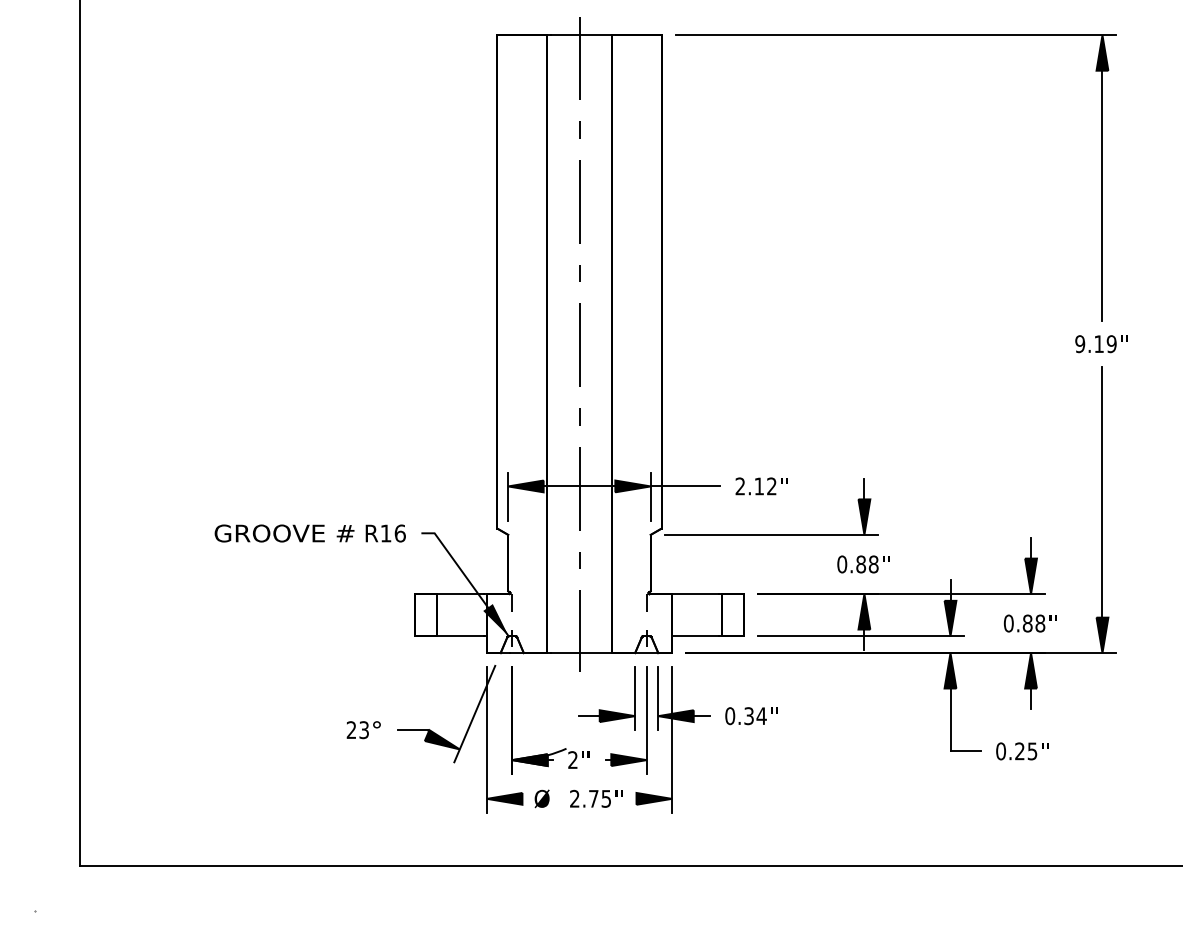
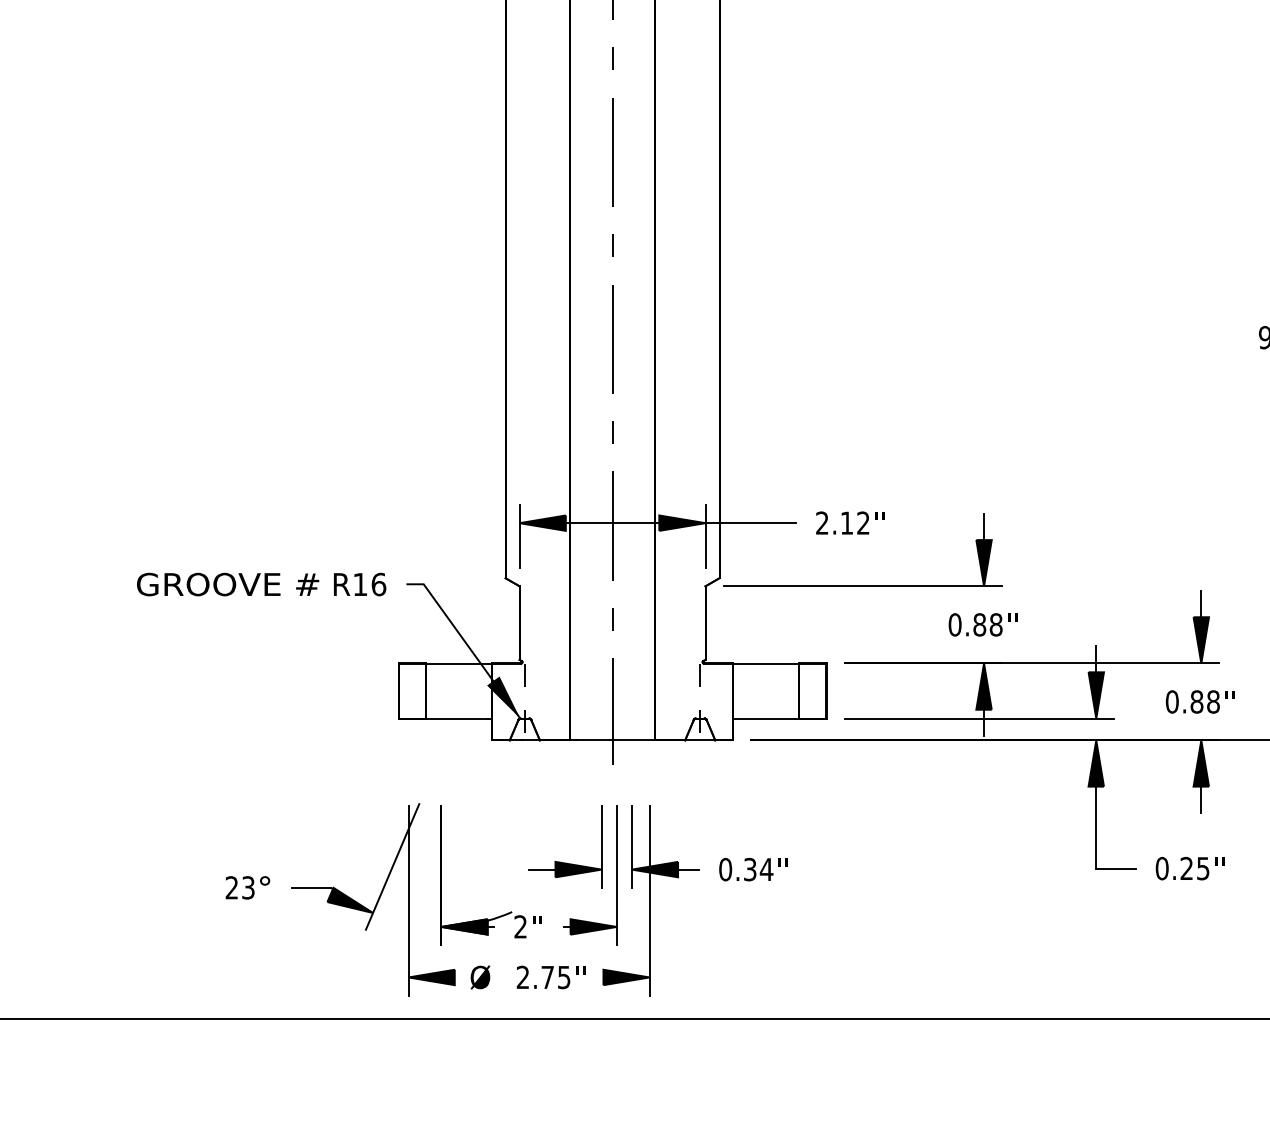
part: (564, 748) -> (509, 911), moved

